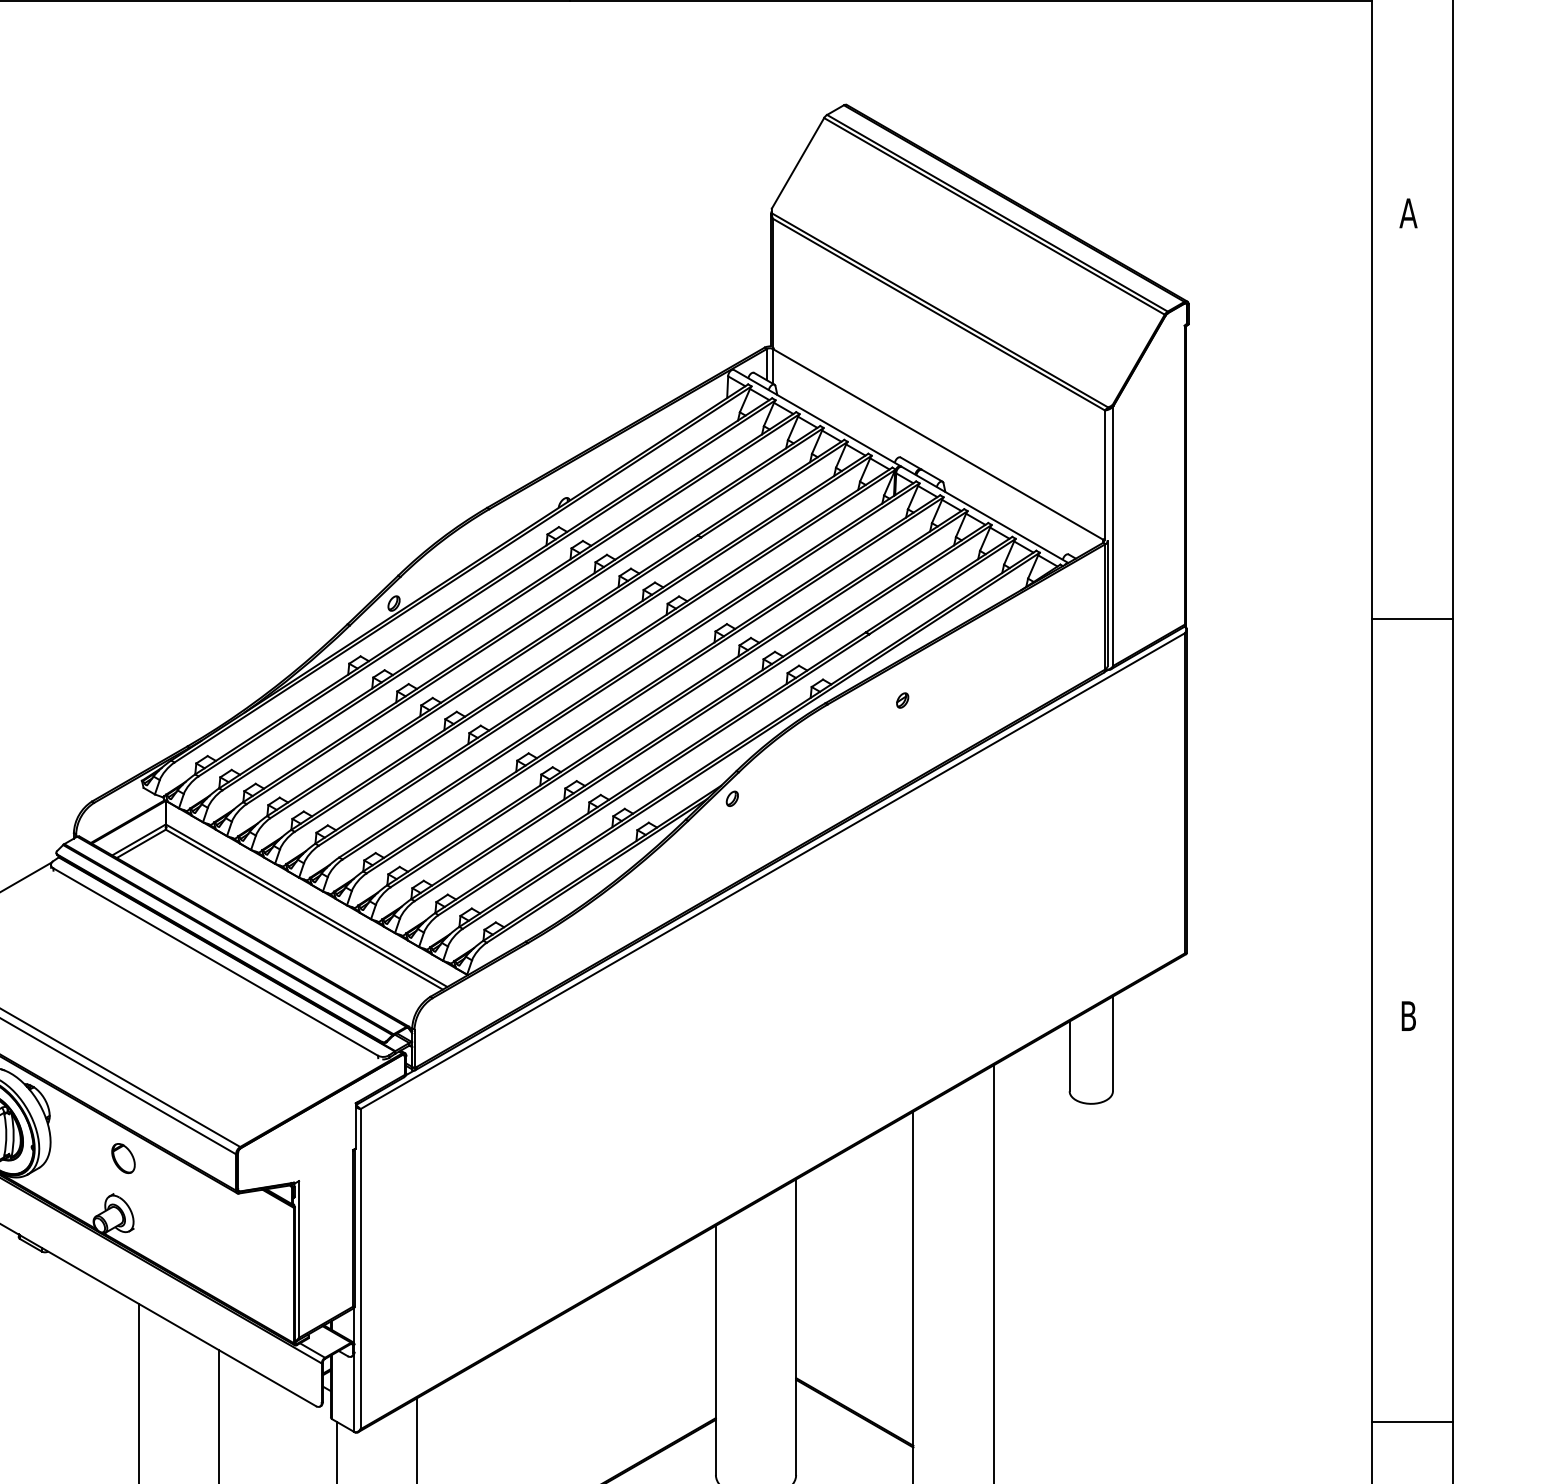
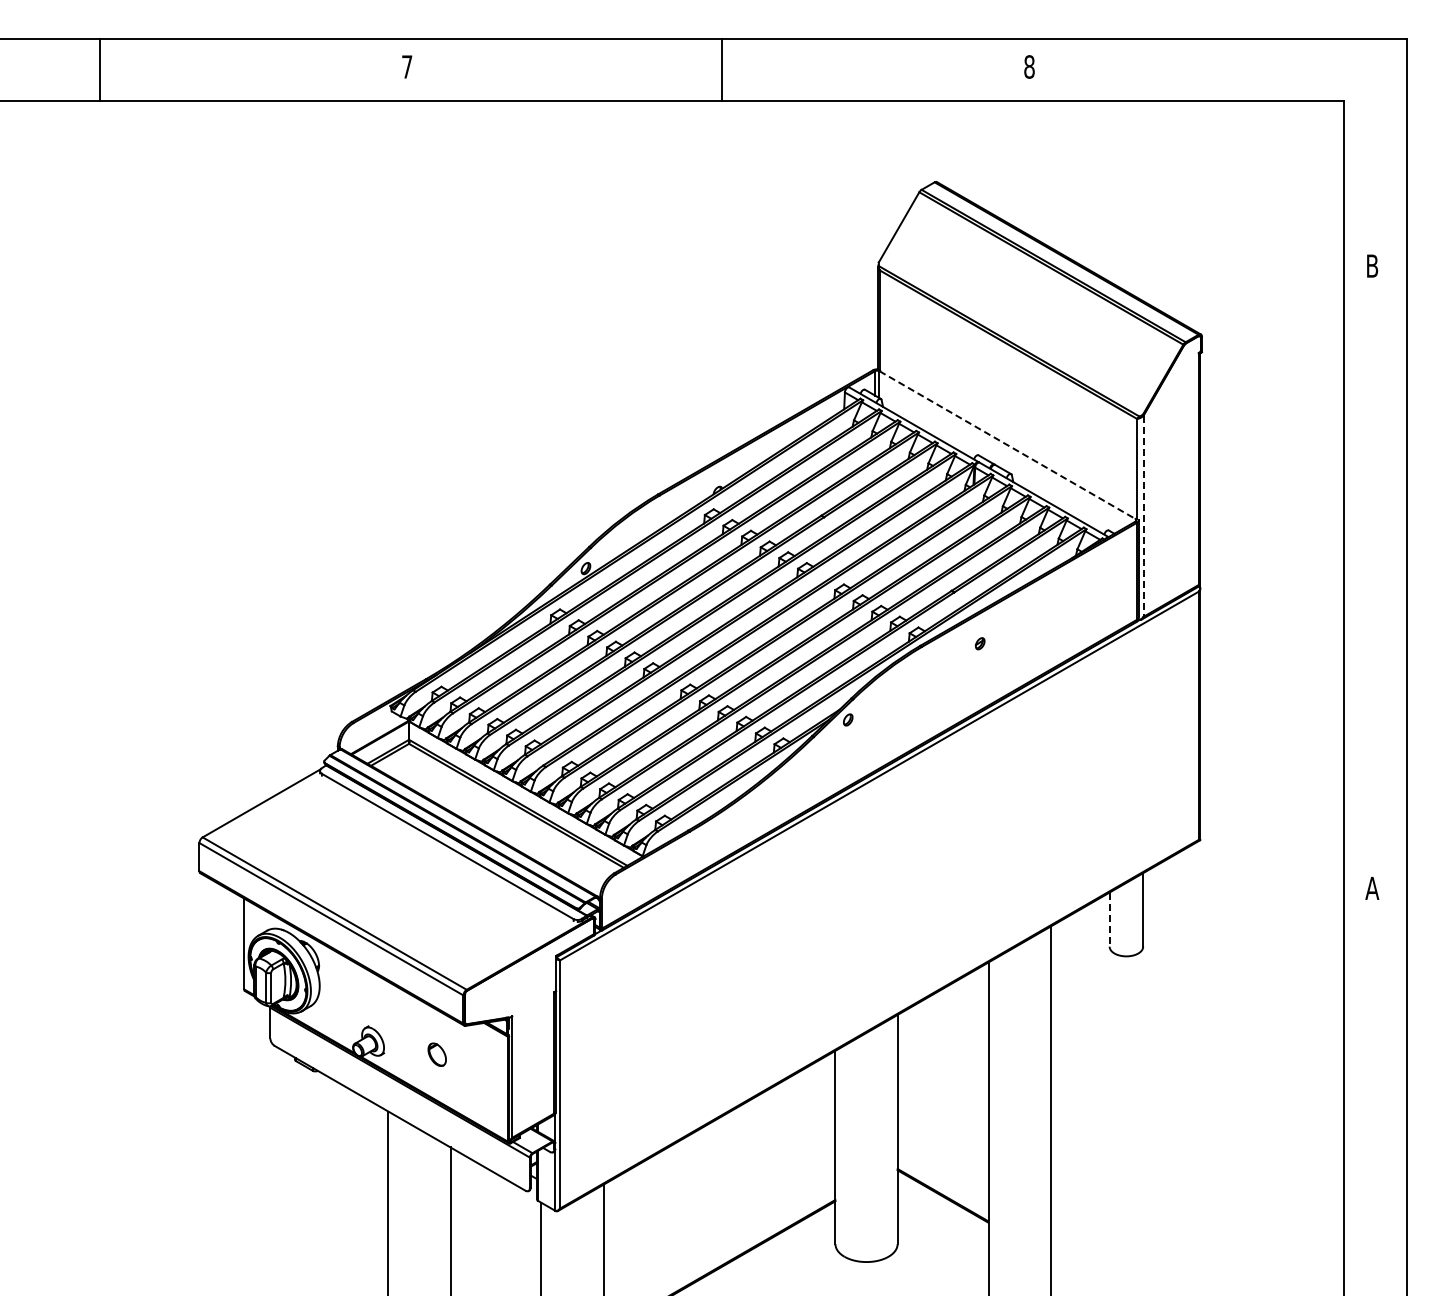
text: (1408, 212) -> (1372, 265), A -> B
line: (937, 444) -> (1007, 445), solid -> dashed
line: (1113, 536) -> (1143, 516), solid -> dashed
line: (1412, 618) -> (1375, 580), removed
text: (1408, 1016) -> (1372, 888), B -> A
line: (1069, 1057) -> (1109, 920), solid -> dashed
part: (122, 1158) -> (436, 1054), moved
line: (1412, 1421) -> (1375, 1202), removed

